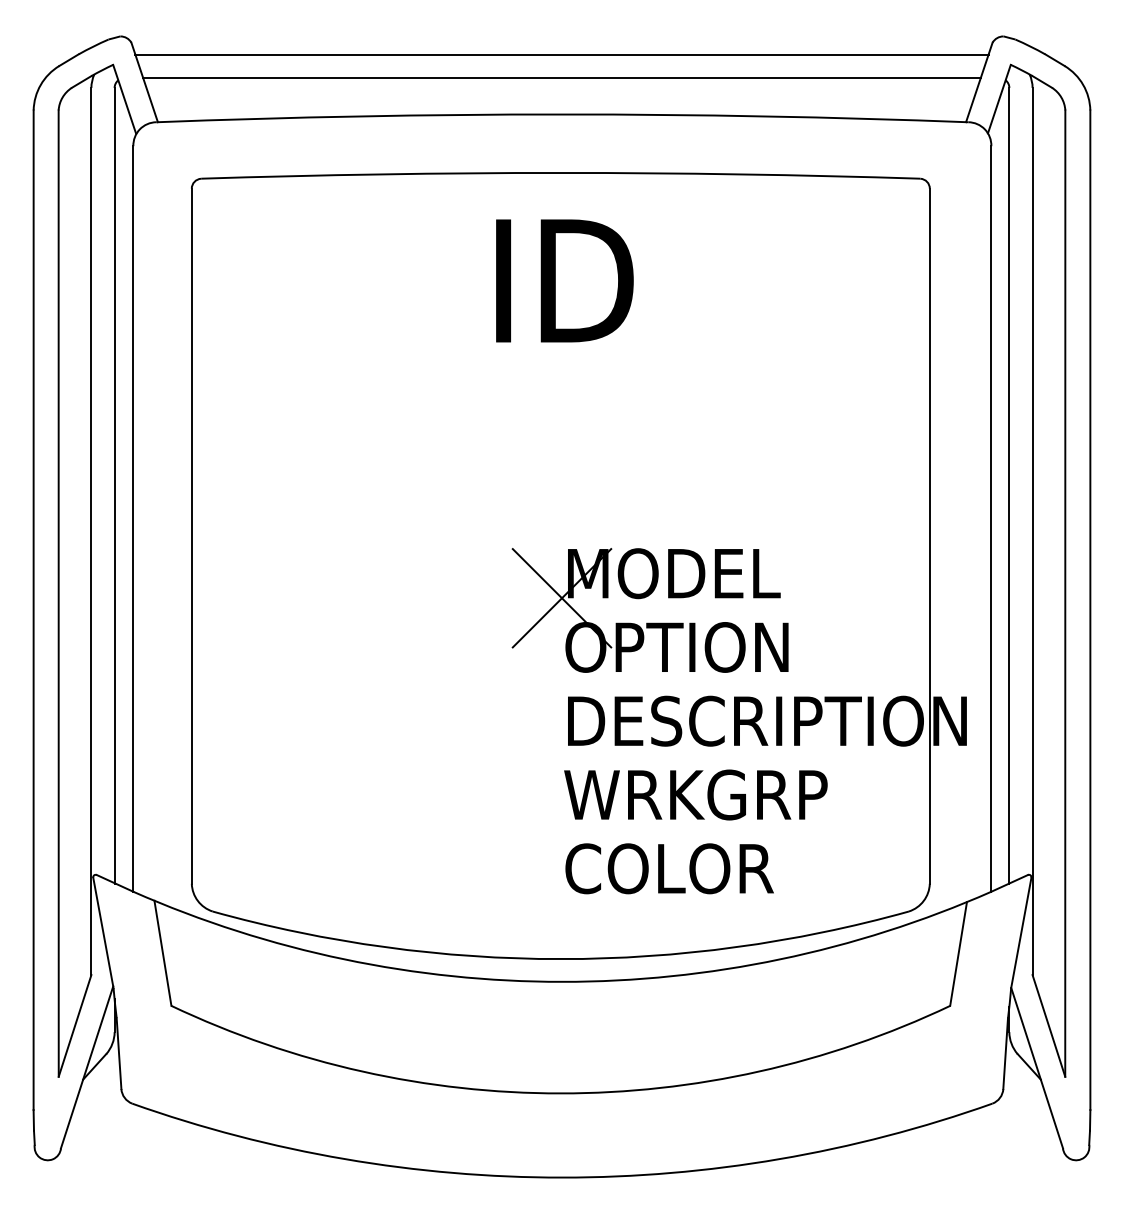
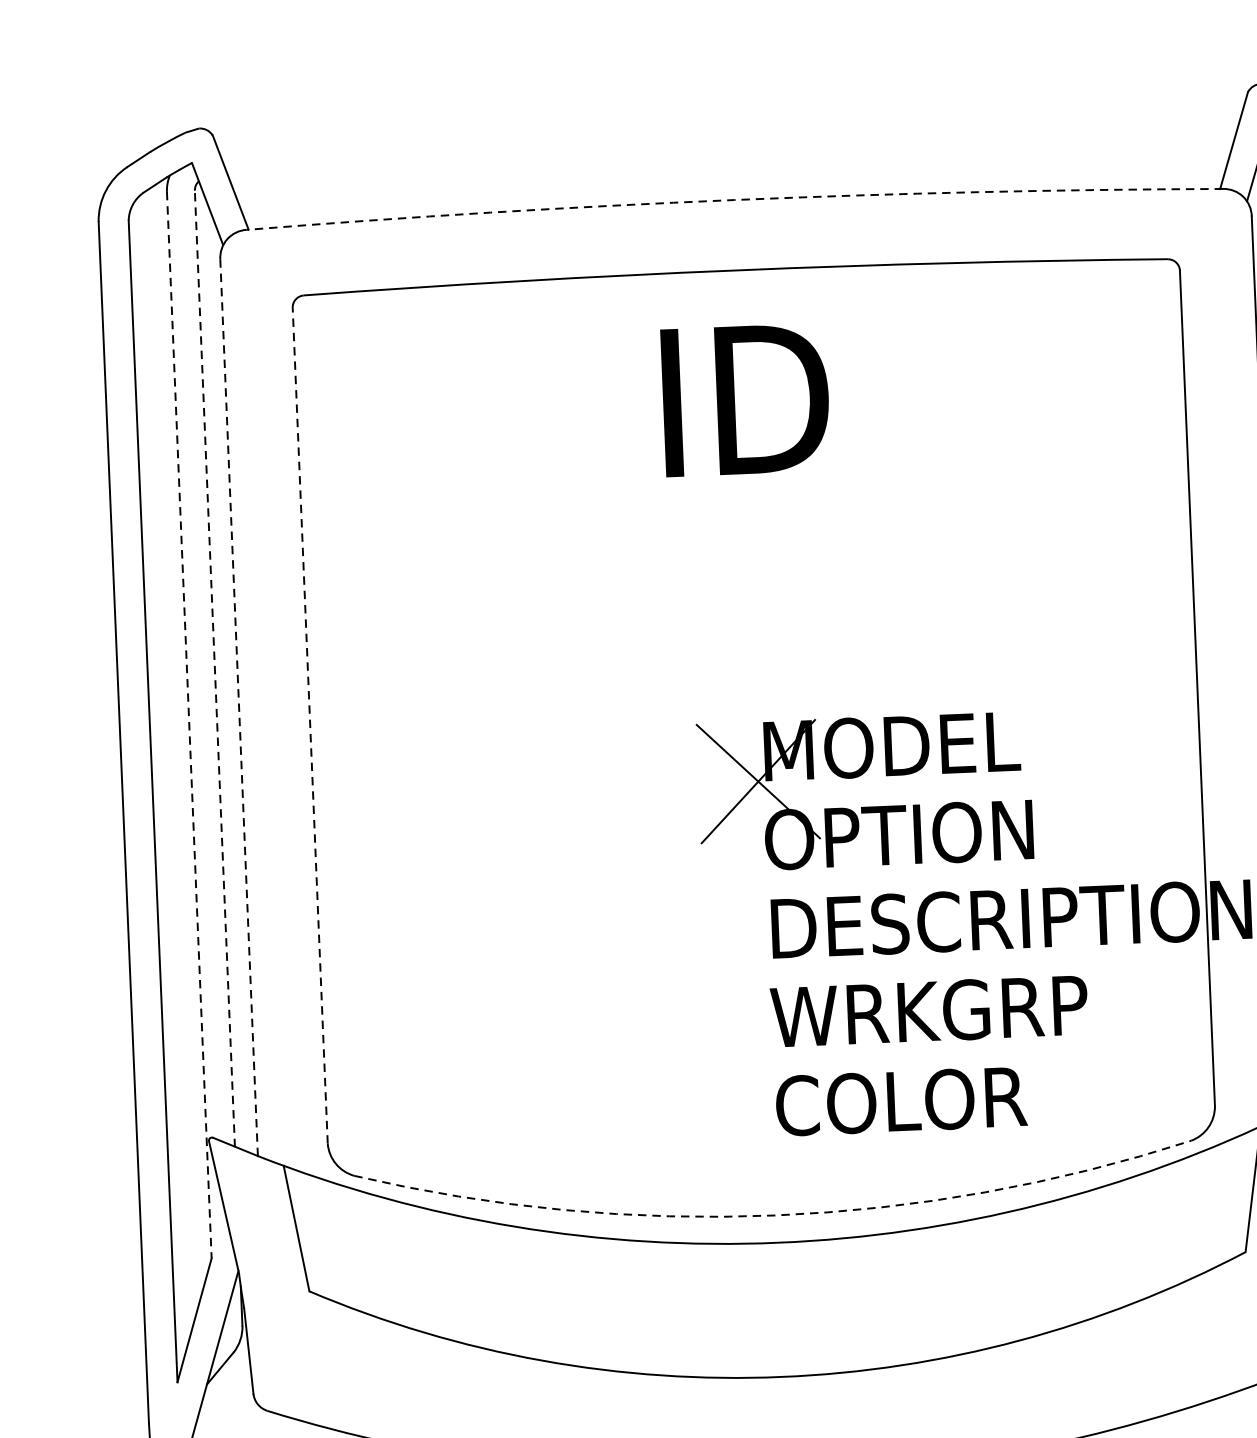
line: (561, 55) -> (730, 129), removed
line: (561, 78) -> (731, 156), removed
arc: (562, 114) -> (734, 200), solid -> dashed
line: (114, 485) -> (214, 668), solid -> dashed
line: (133, 518) -> (239, 707), solid -> dashed
line: (91, 531) -> (189, 725), solid -> dashed
line: (191, 536) -> (309, 726), solid -> dashed
arc: (560, 959) -> (774, 1215), solid -> dashed

